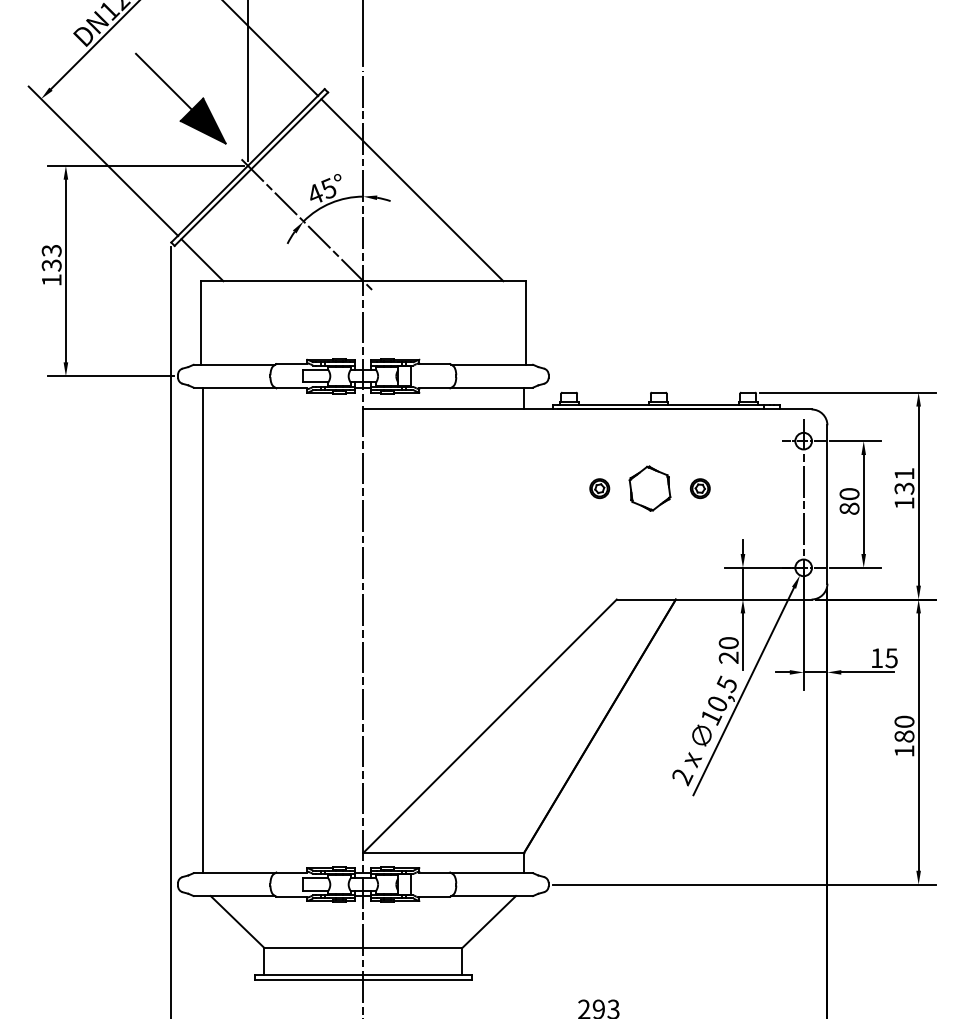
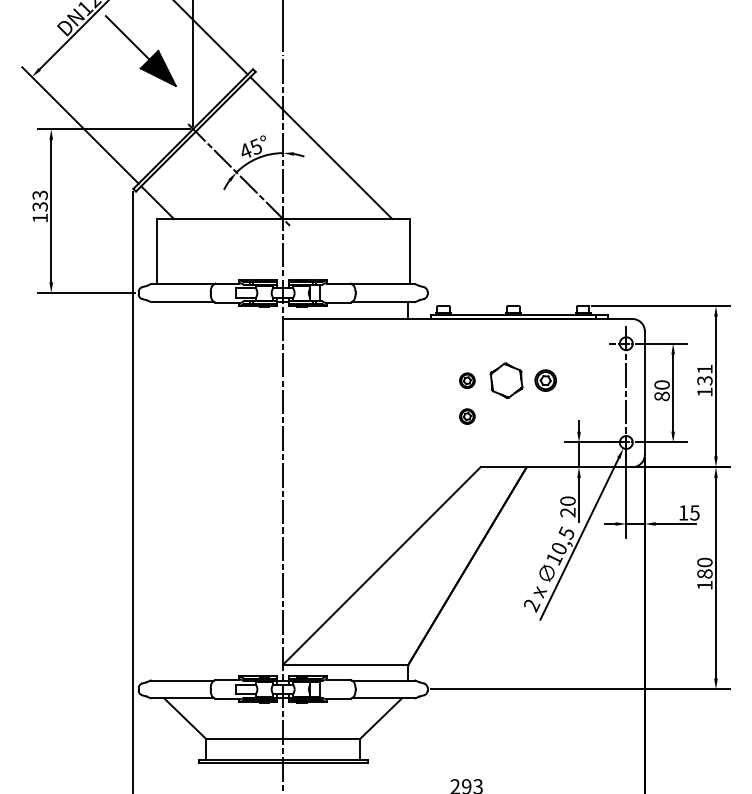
part: (180, 98) -> (140, 50), moved
part: (700, 488) -> (545, 380), size x1.4
part: (599, 534) -> (467, 416), added
line: (202, 630) -> (157, 491), removed

